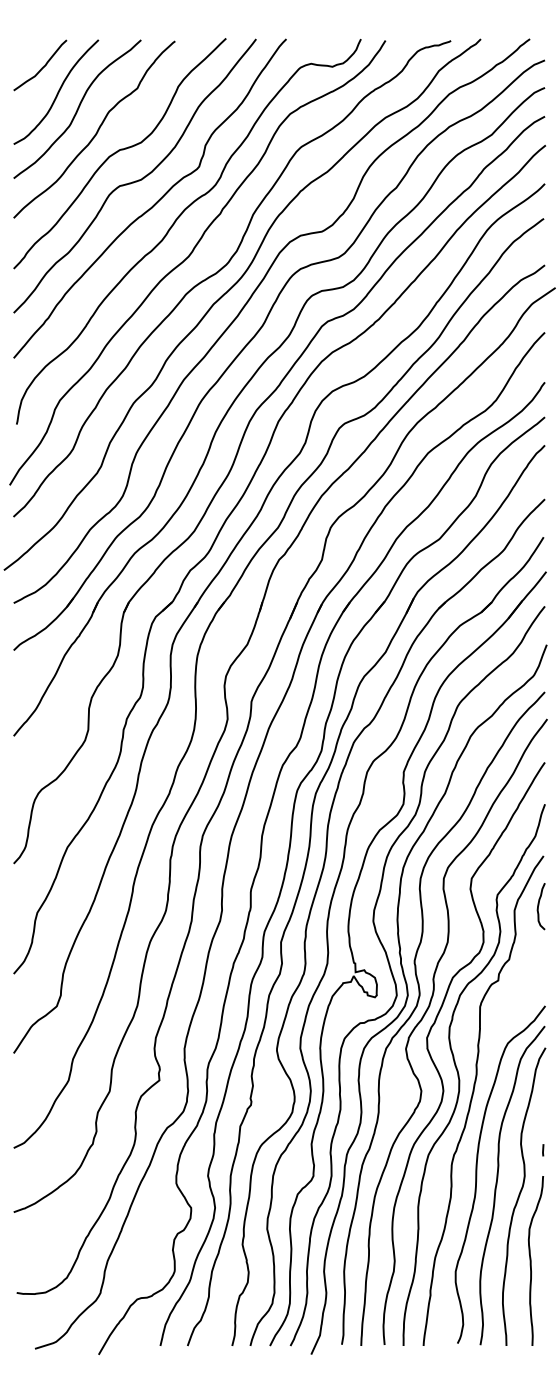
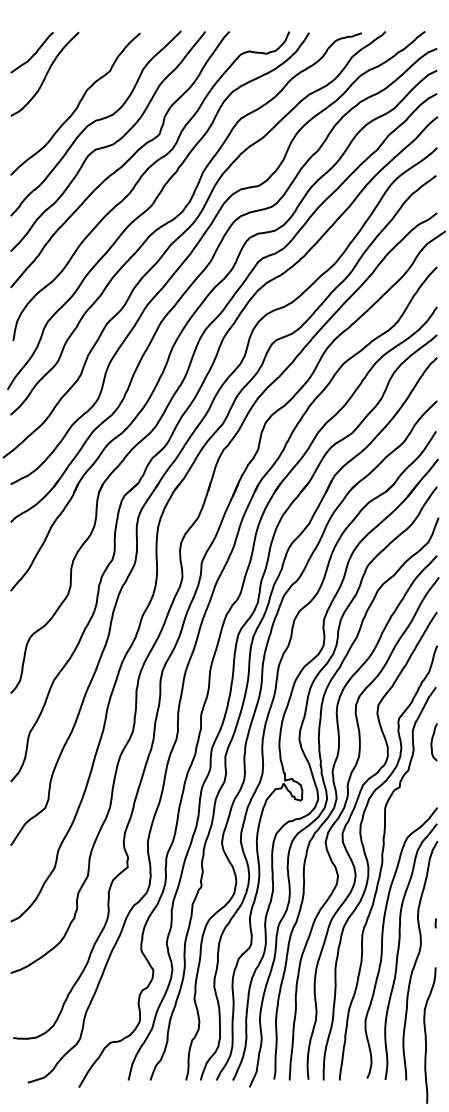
curve: (77, 108) -> (61, 87), removed
curve: (539, 905) -> (432, 741), moved
curve: (531, 1260) -> (426, 1035), moved

